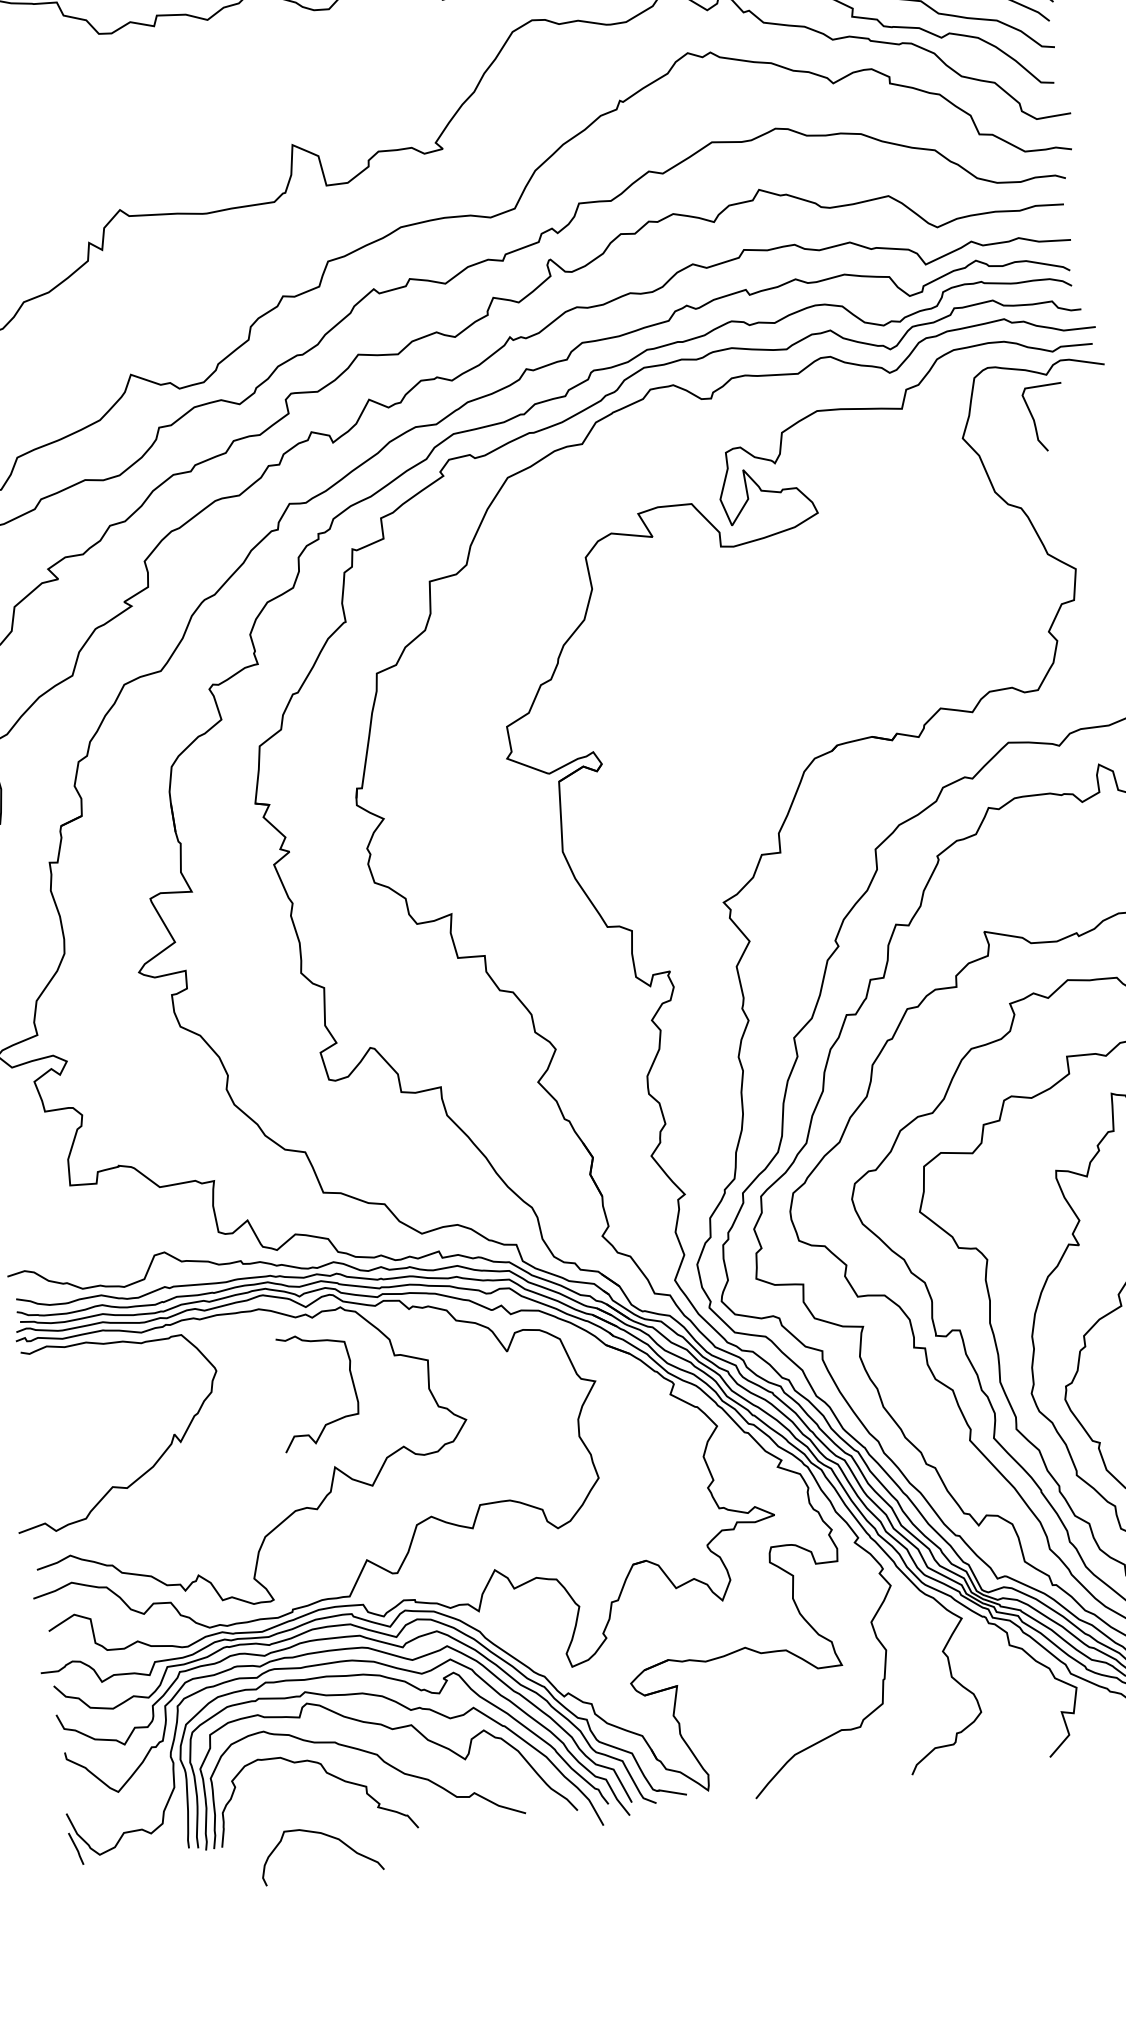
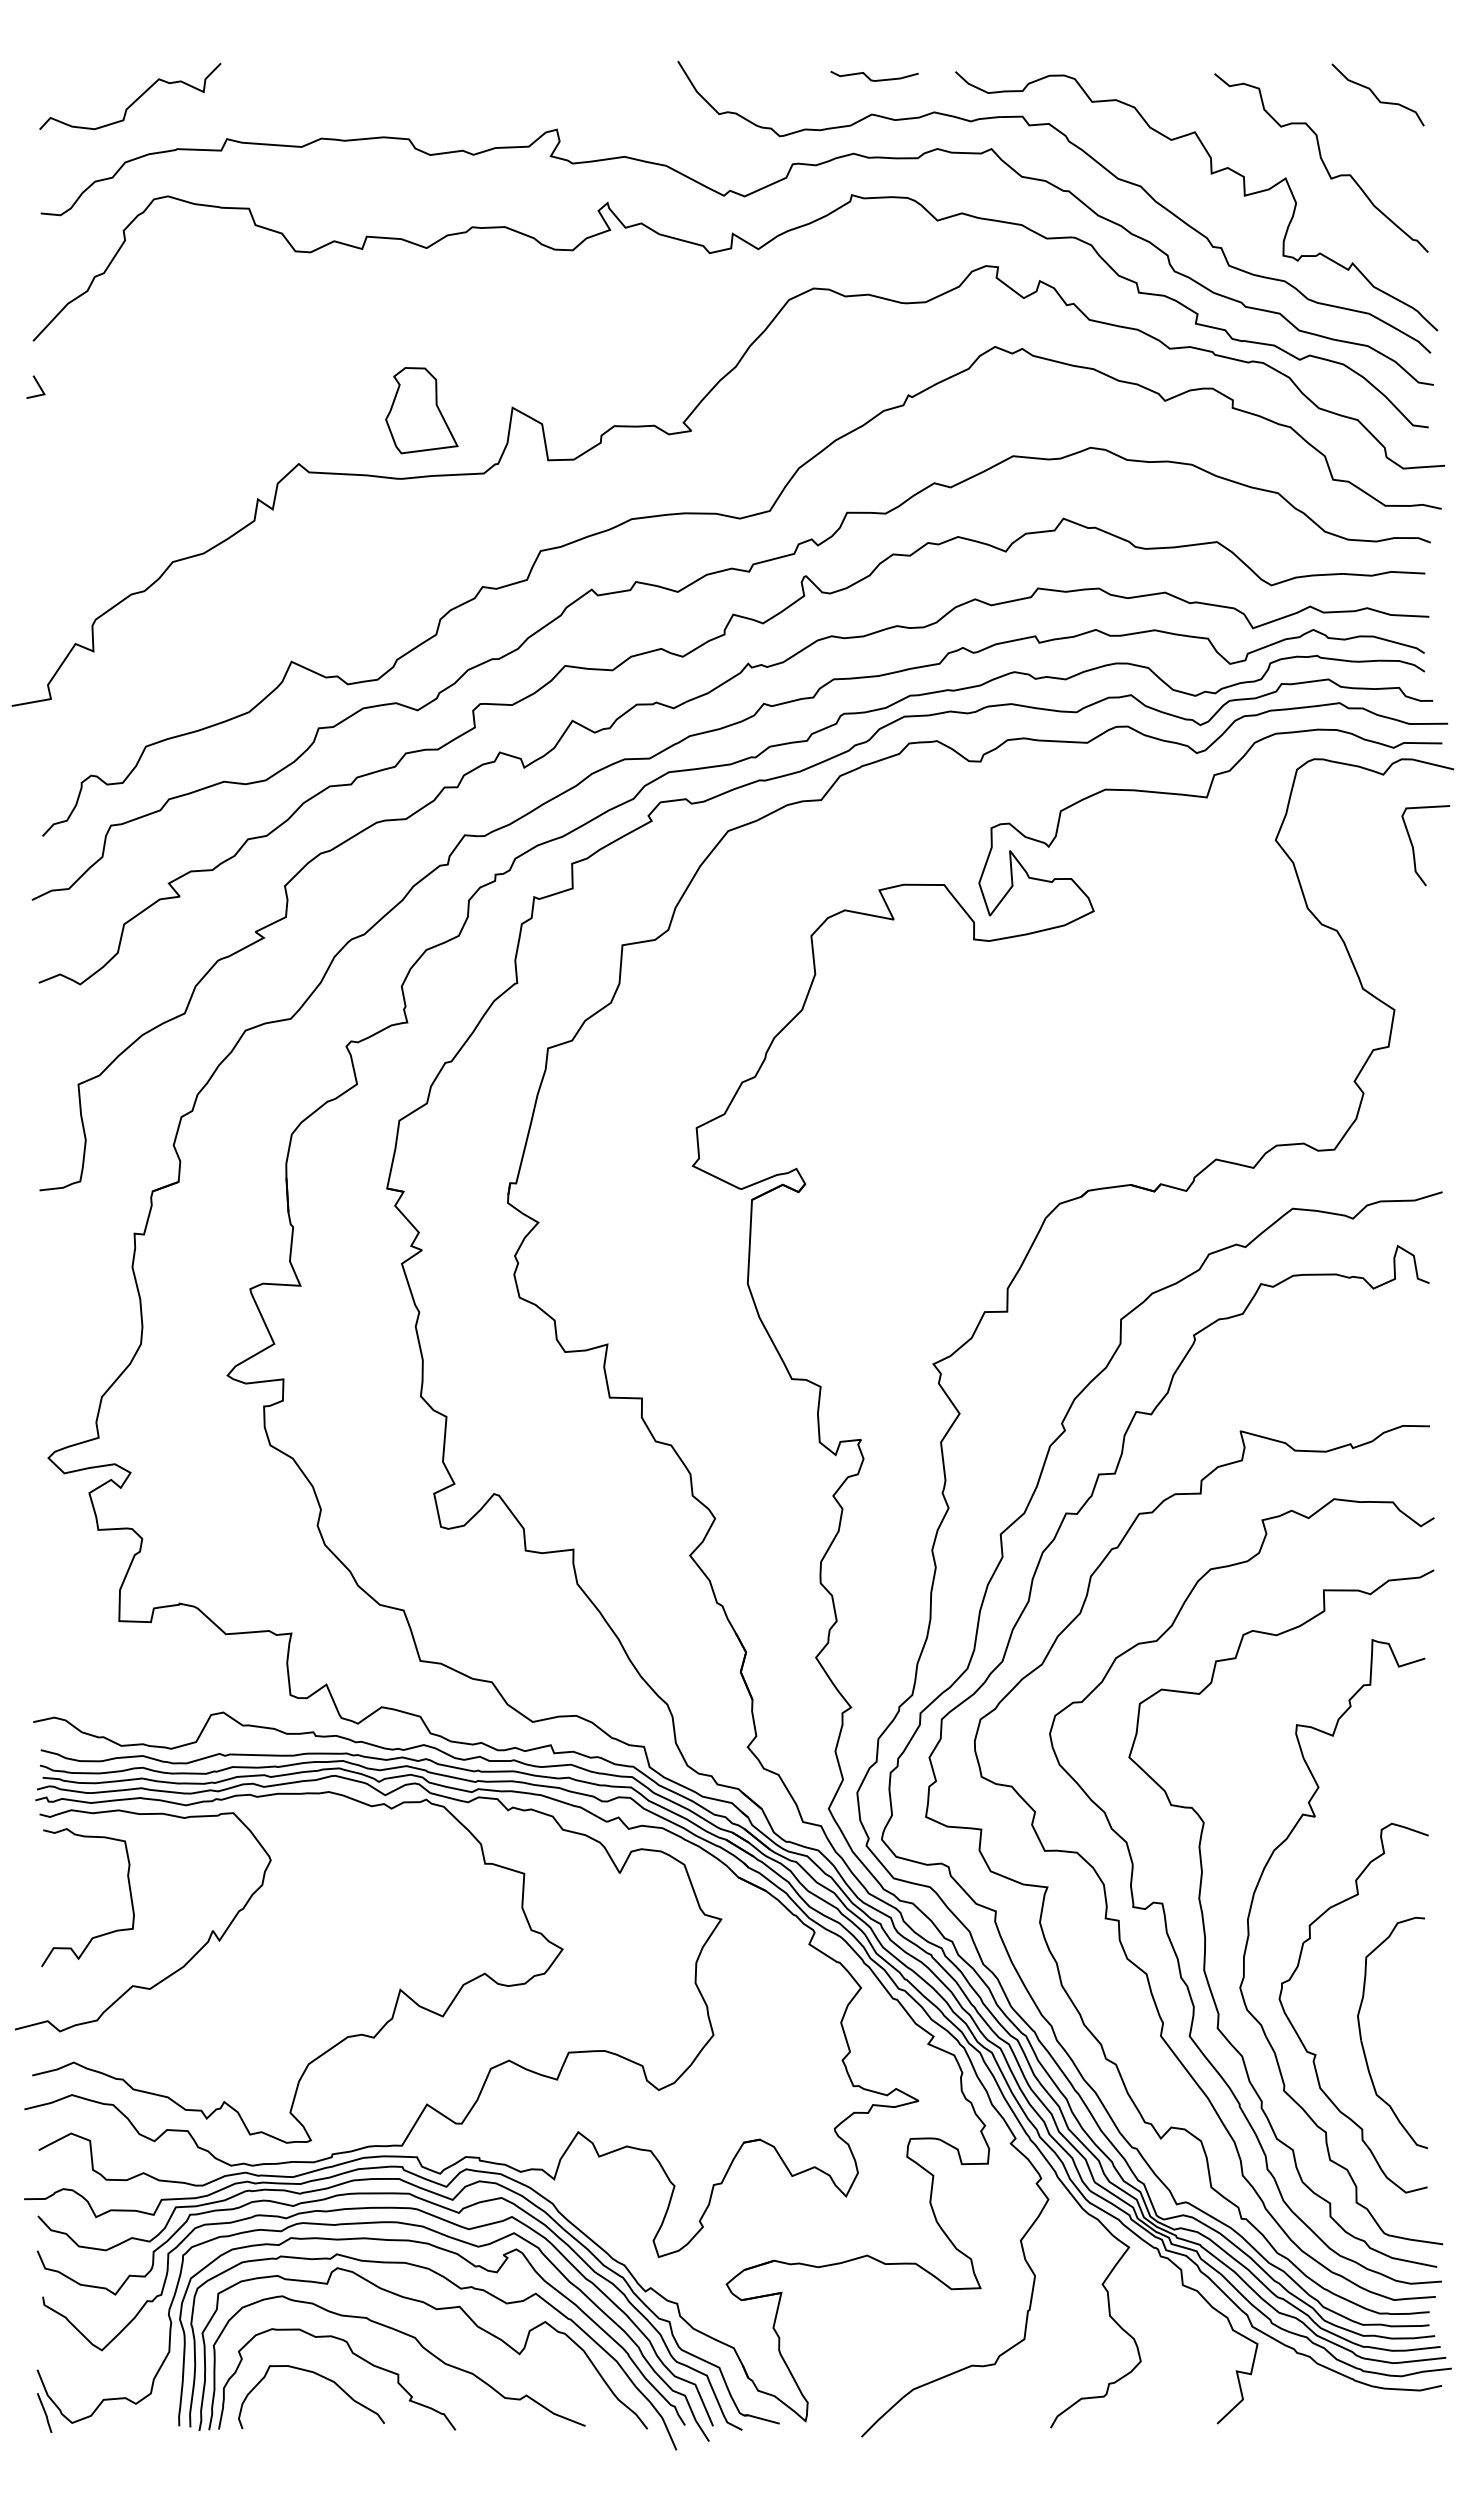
part: (217, 155) -> (421, 410), added
curve: (1035, 421) -> (1414, 849), moved
curve: (332, 1421) -> (100, 1934), moved
curve: (328, 1836) -> (321, 2377), moved

